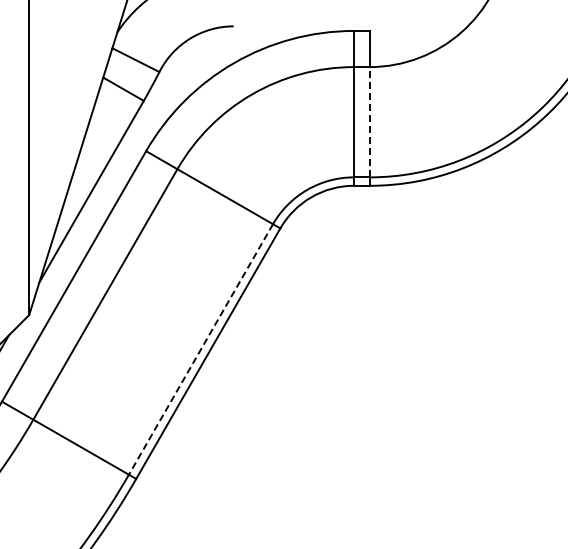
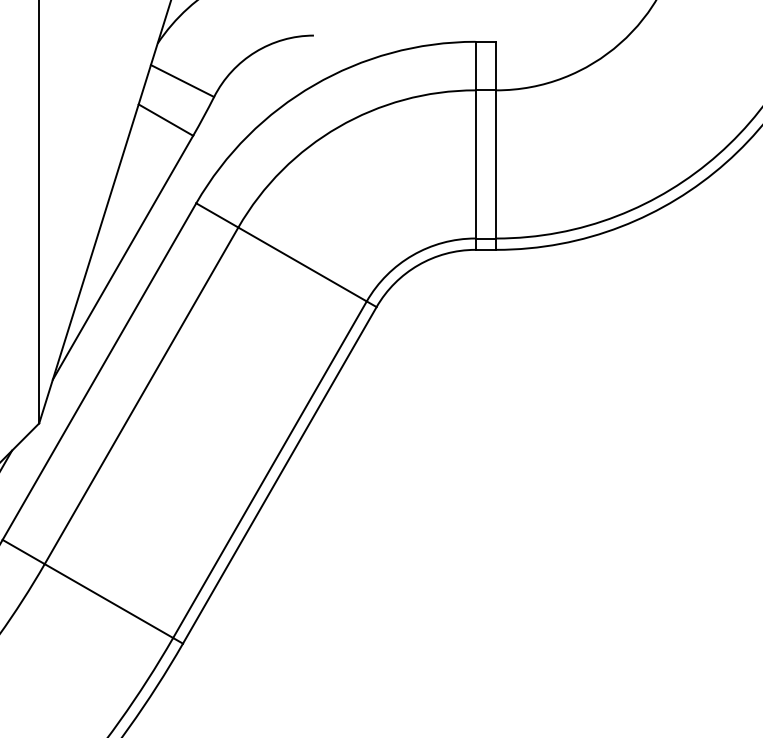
line: (369, 121) -> (496, 163), dashed -> solid
line: (200, 349) -> (269, 469), dashed -> solid

